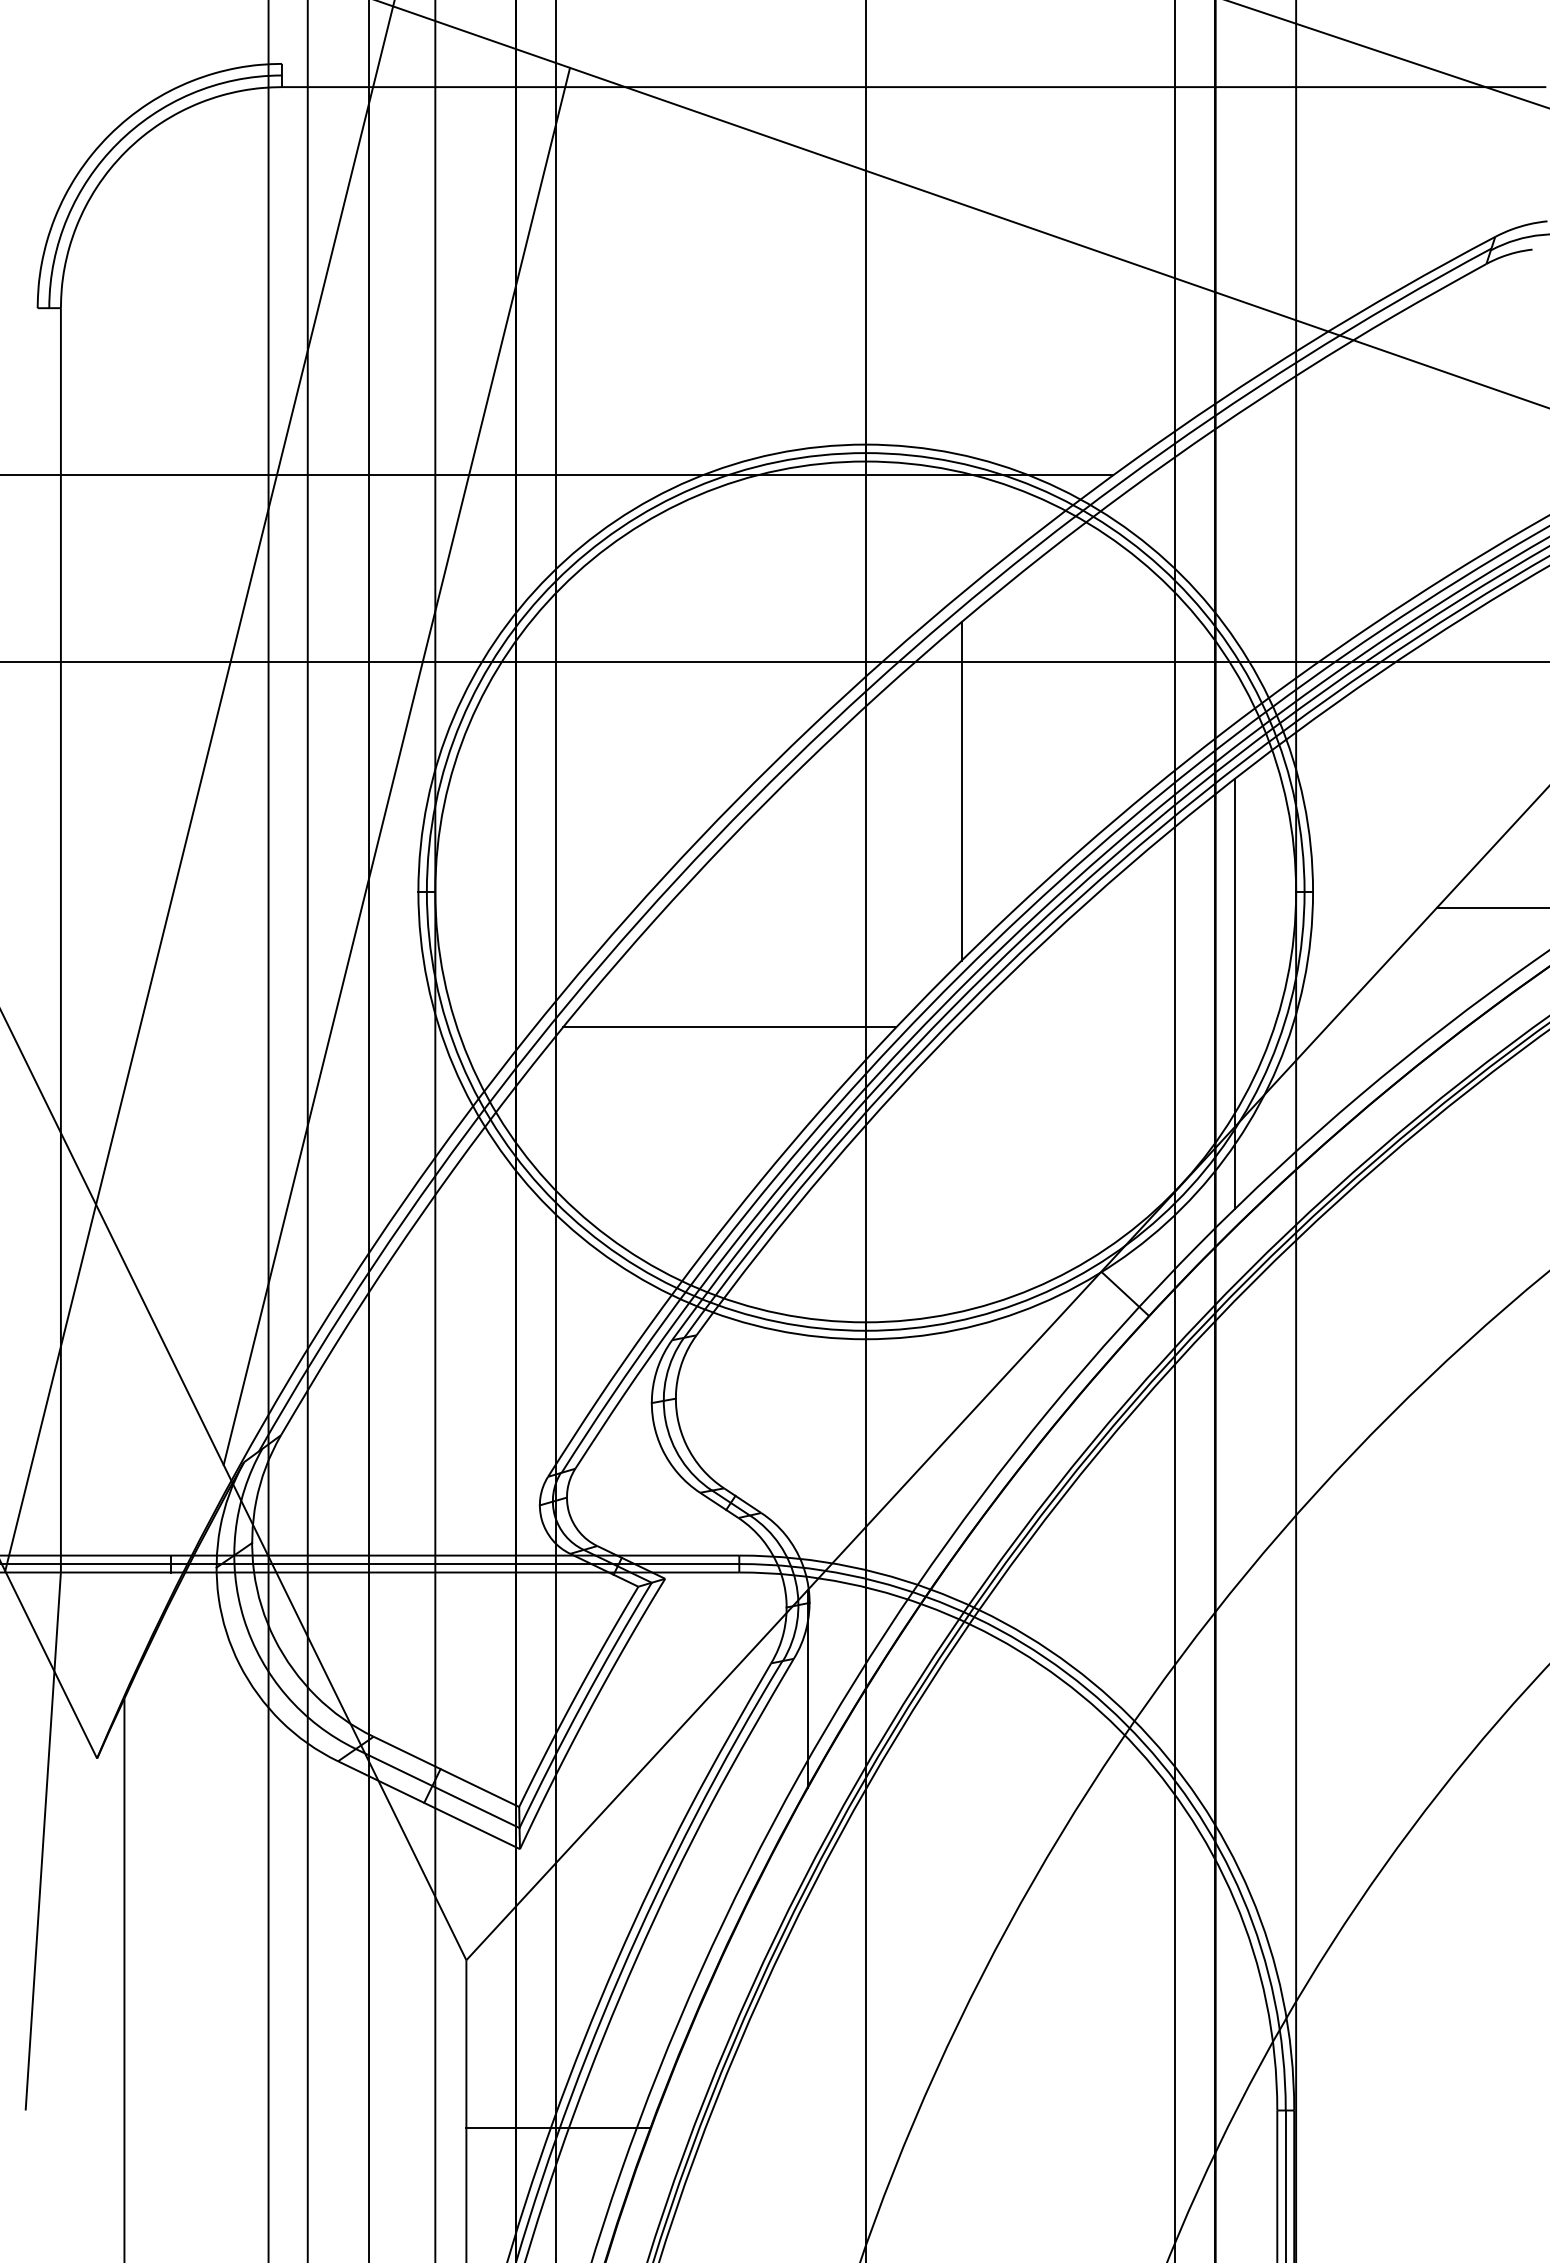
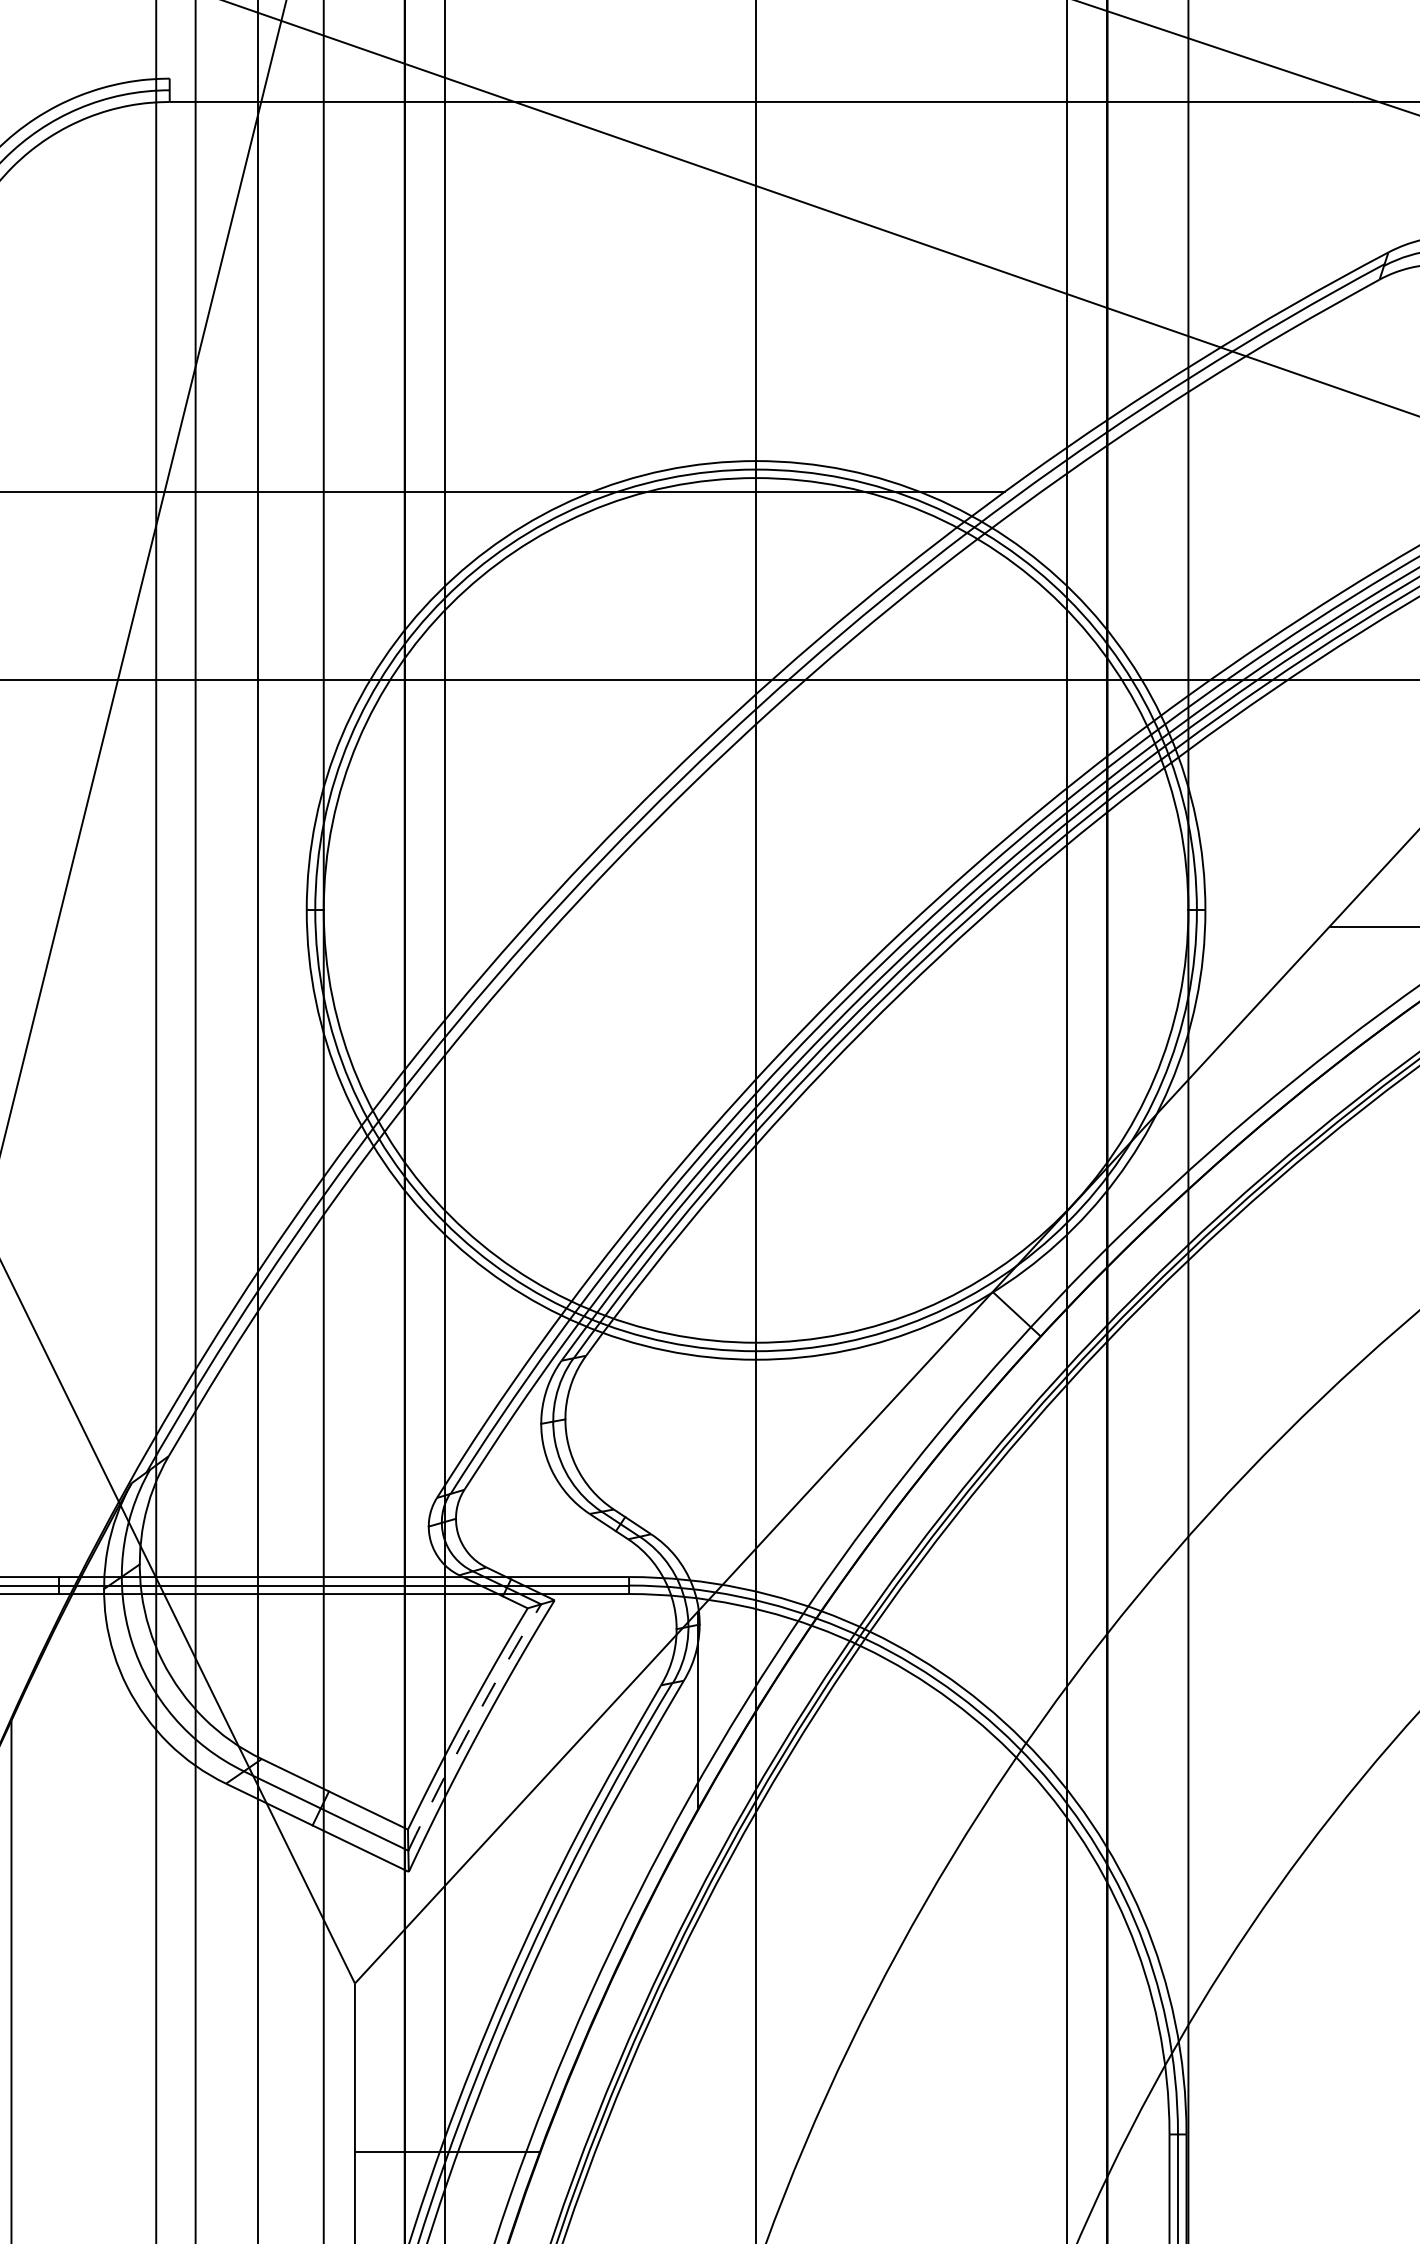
line: (396, 766) -> (284, 784), removed
line: (961, 790) -> (852, 808), removed
line: (1234, 993) -> (1126, 1012), removed
line: (729, 1027) -> (619, 1046), removed
arc: (582, 1703) -> (471, 1725), solid -> dashed

